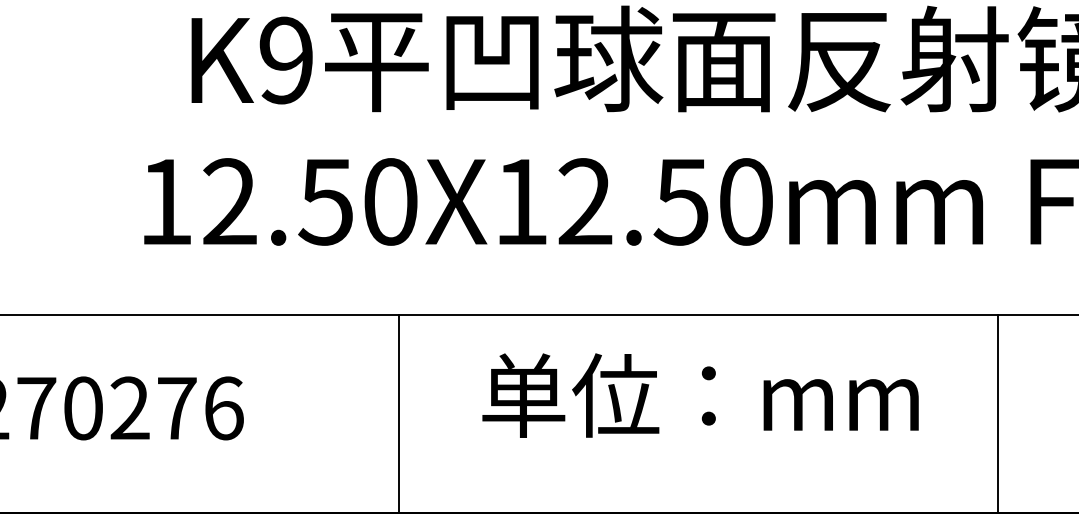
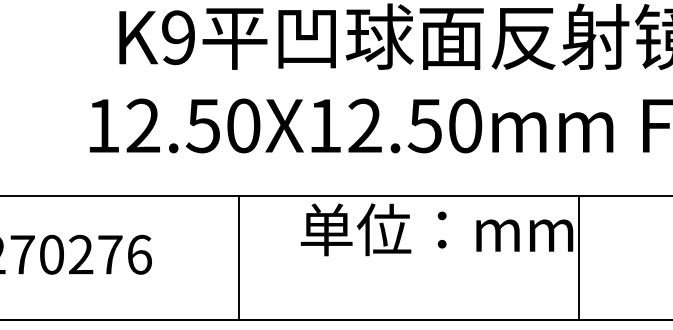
text: (699, 395) -> (436, 229), moved
line: (400, 414) -> (239, 258), moved
line: (997, 414) -> (579, 258), moved

